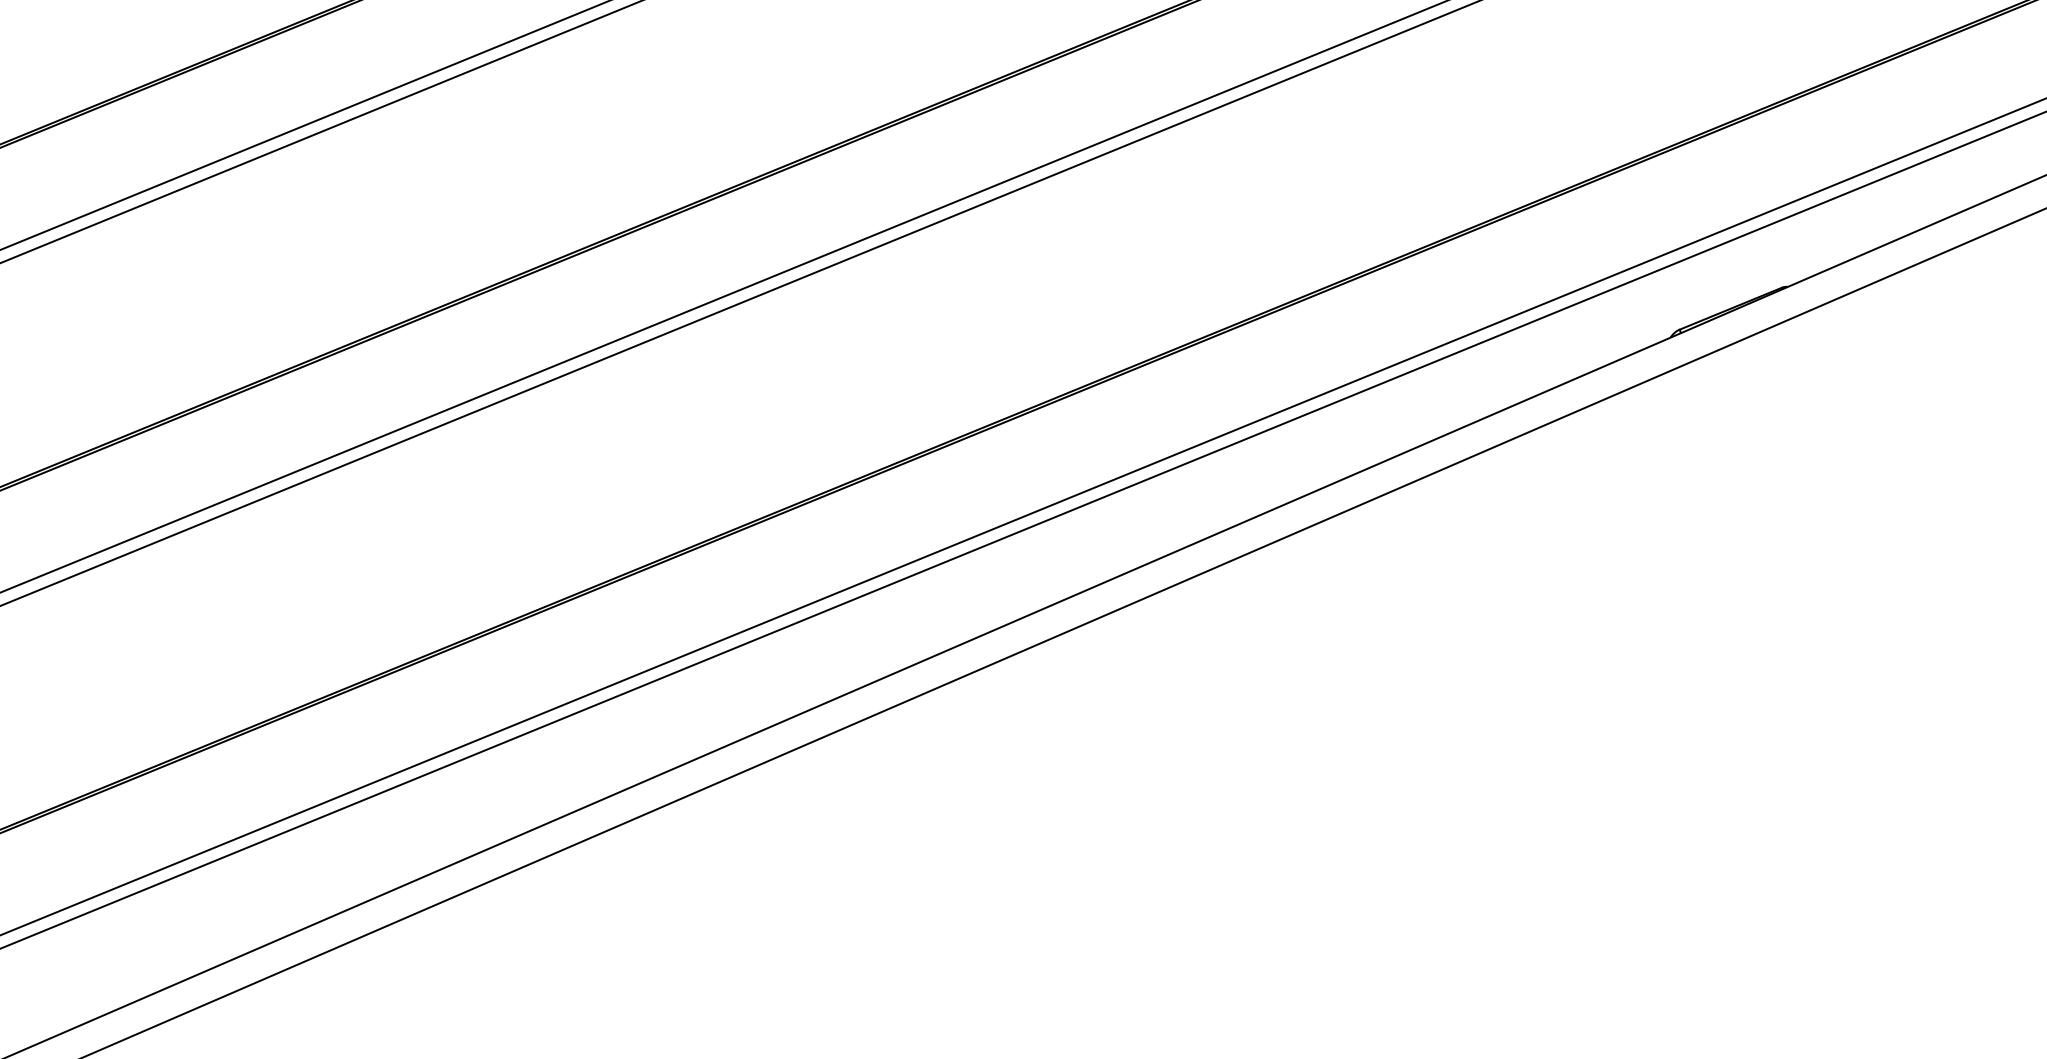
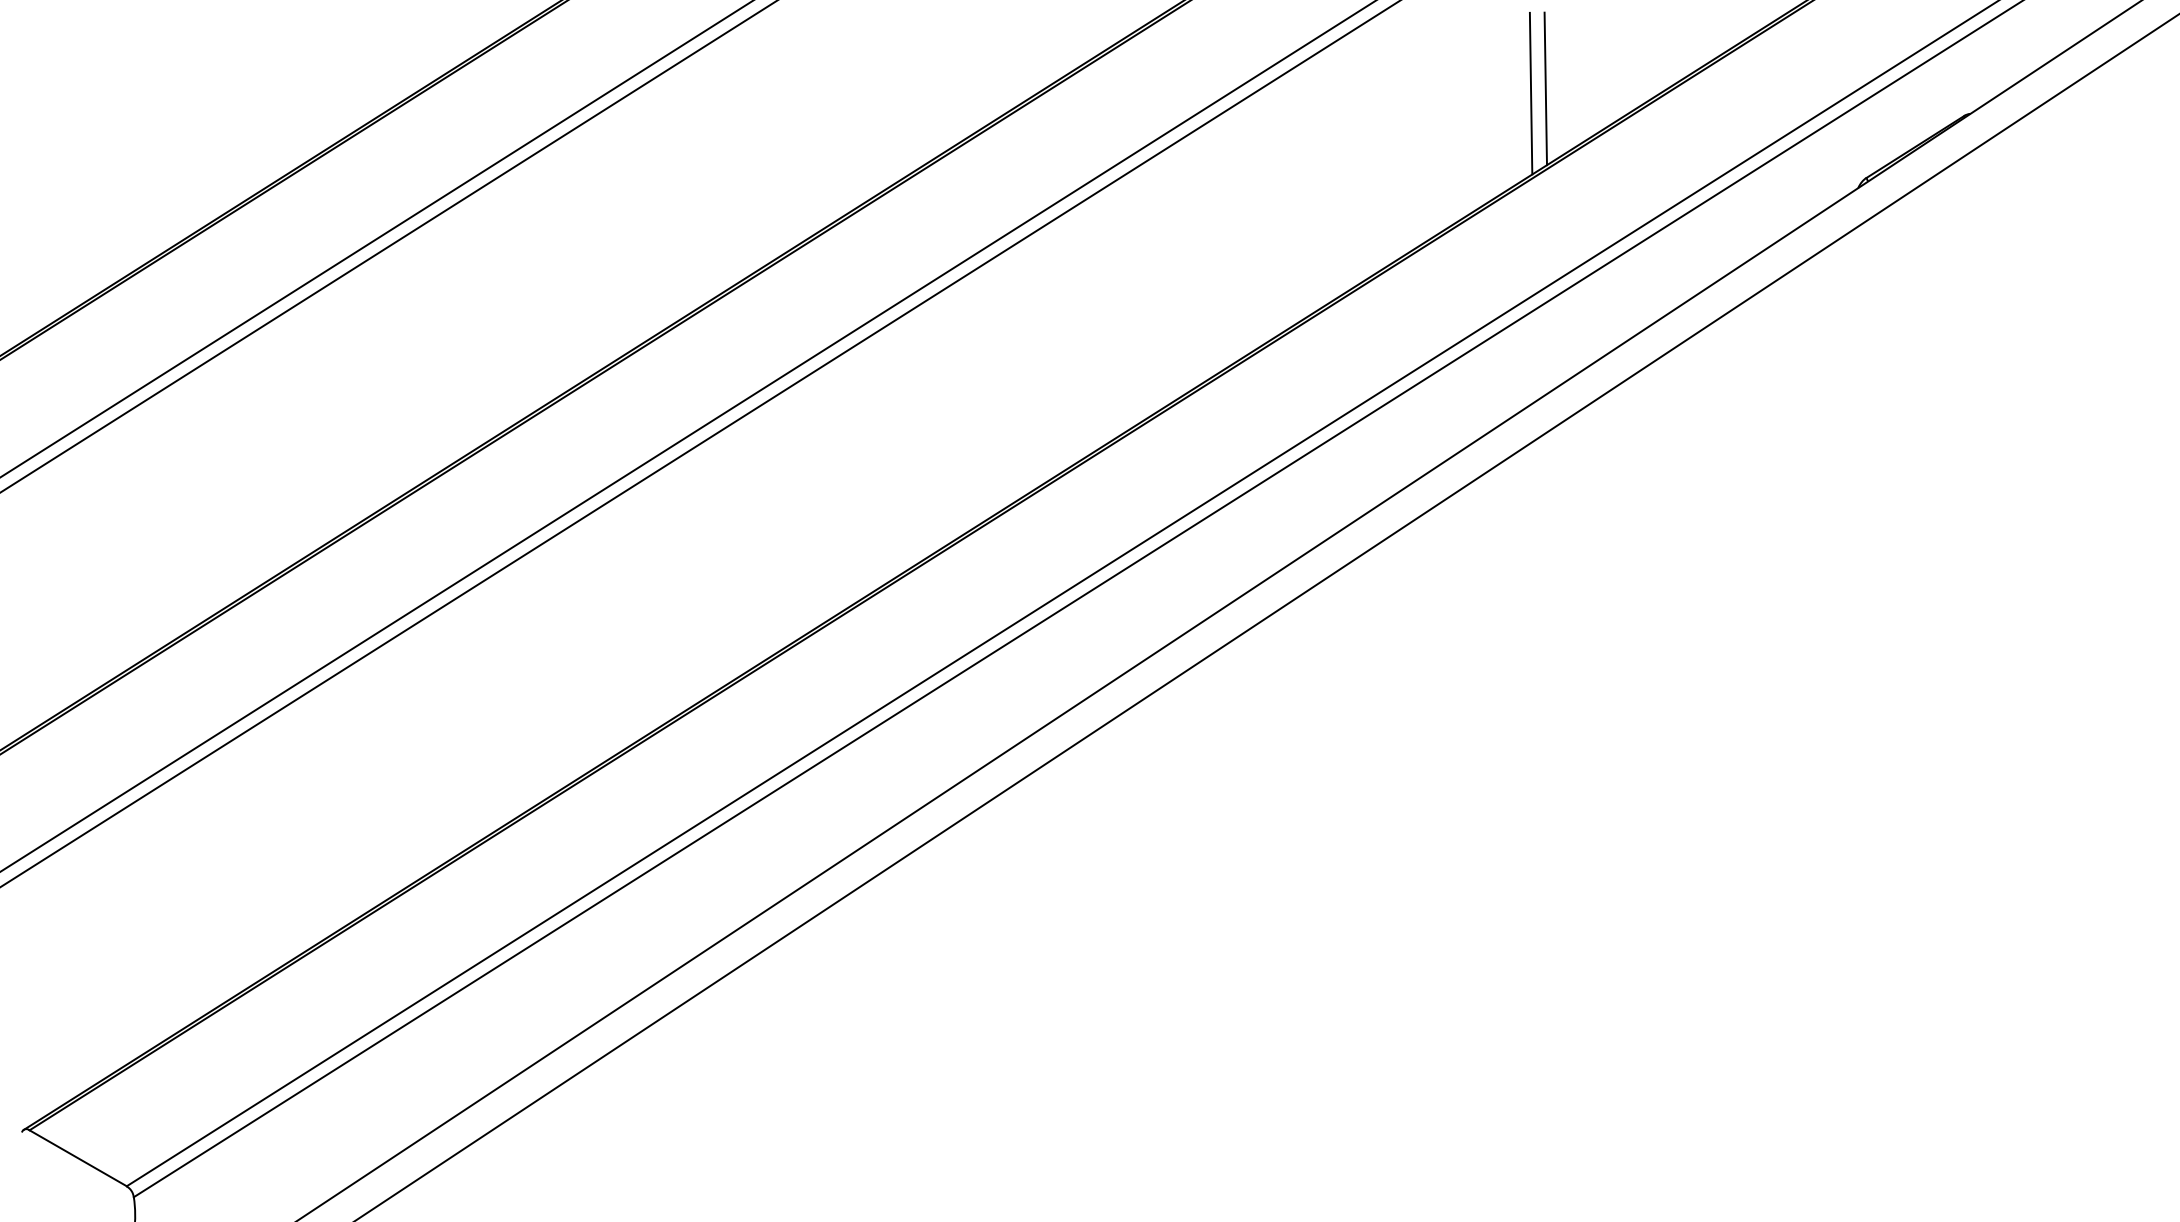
line: (1394, 192) -> (1545, 88), added
line: (1379, 194) -> (1530, 93), added

